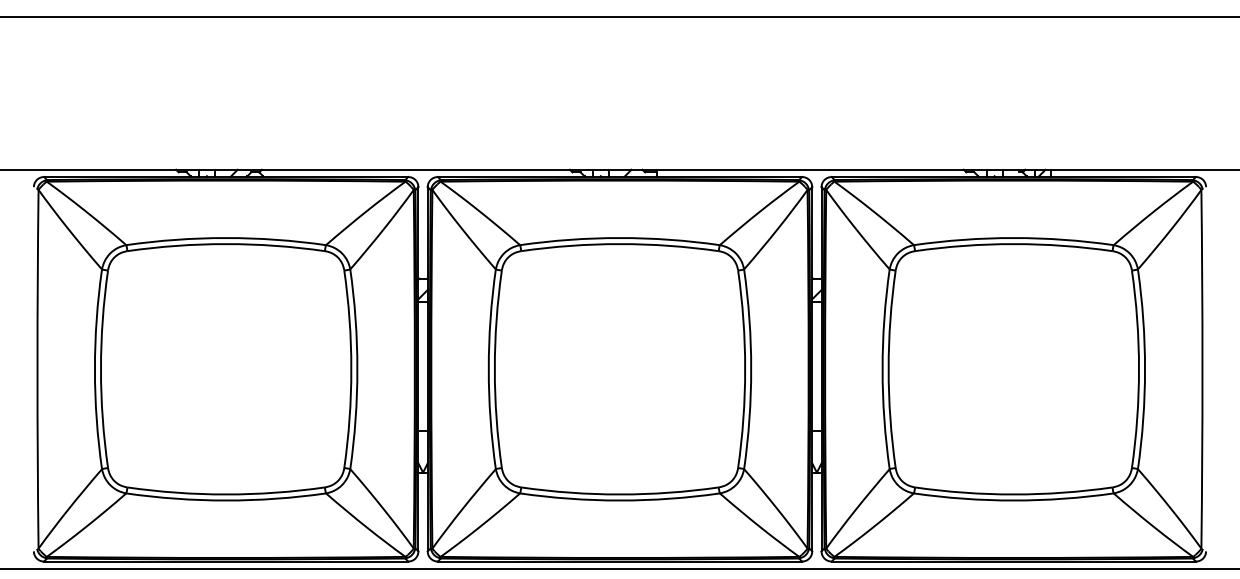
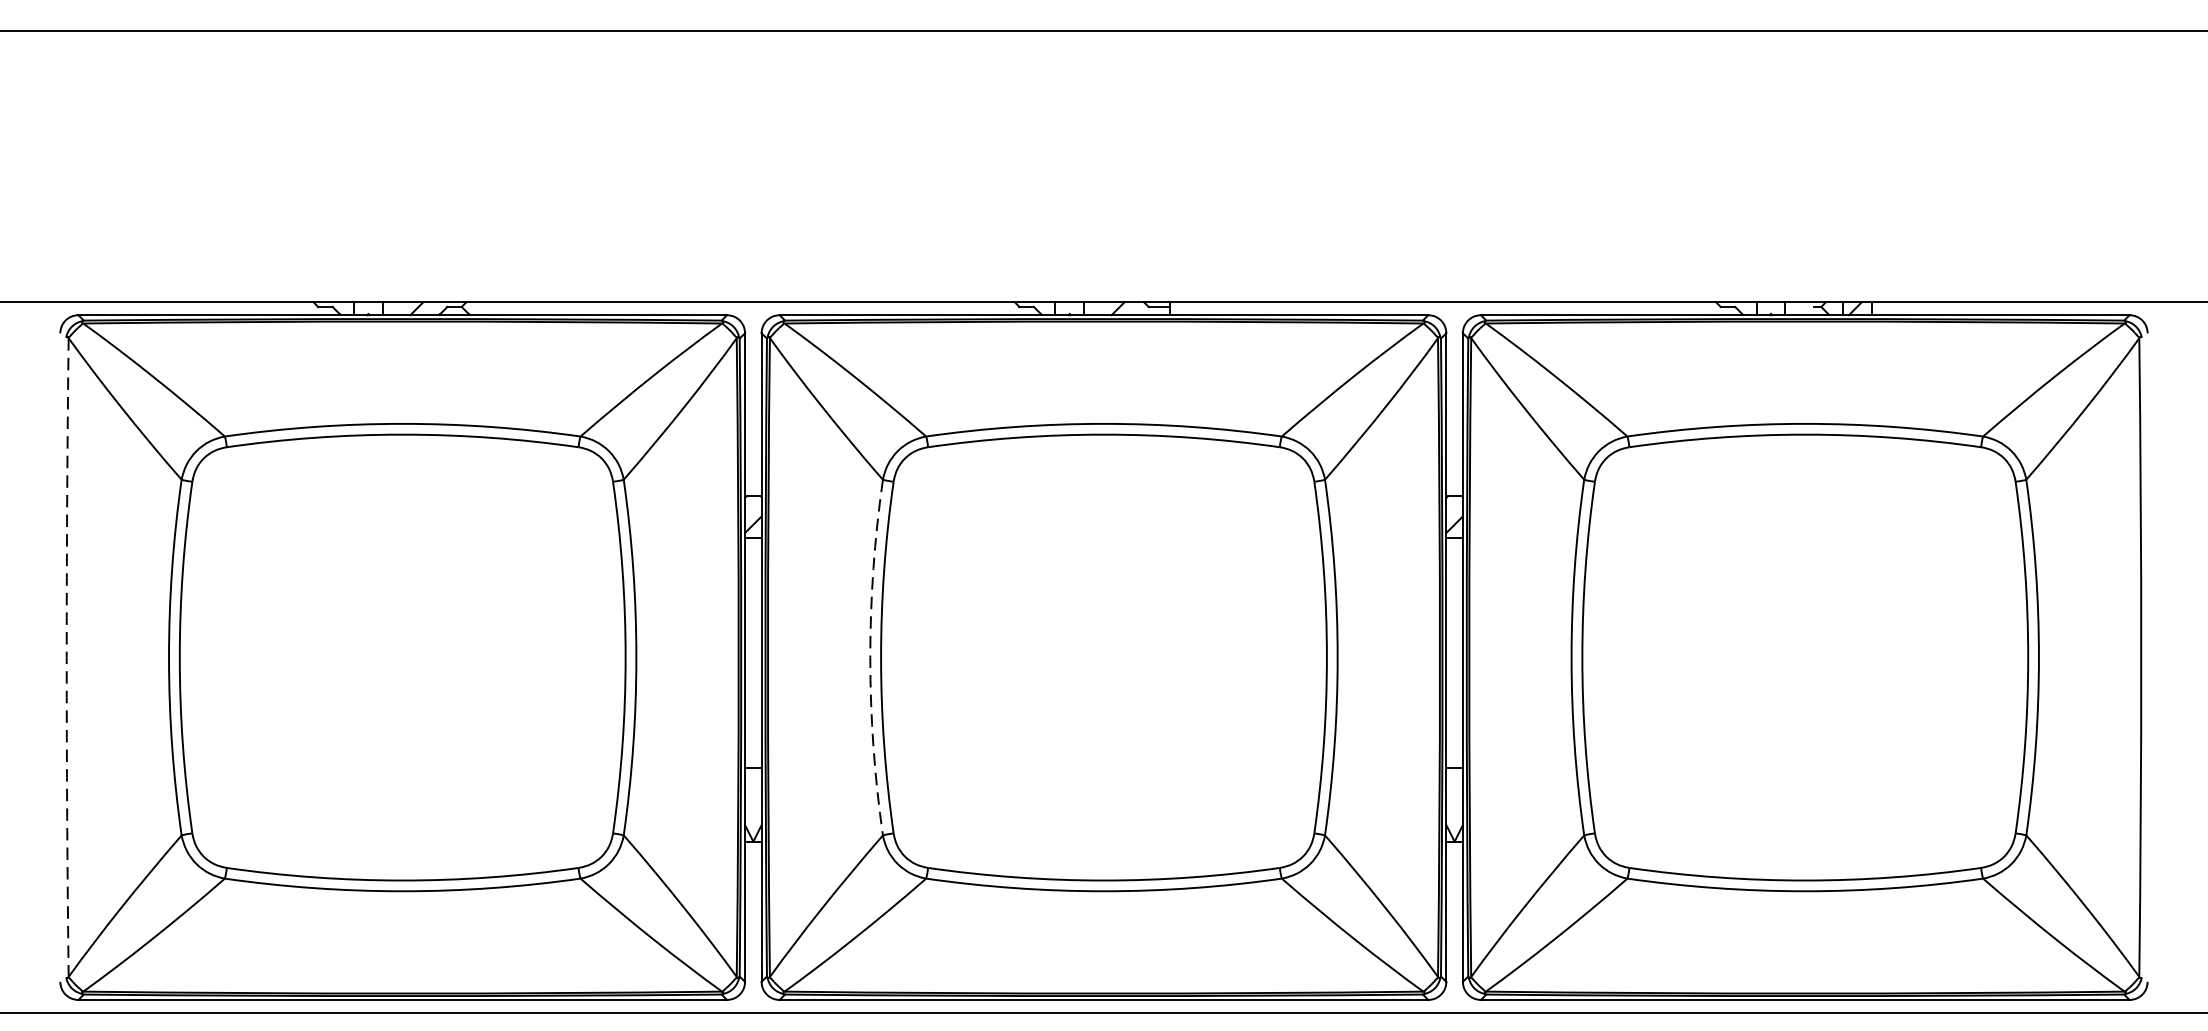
arc: (37, 369) -> (66, 657), solid -> dashed
arc: (488, 369) -> (869, 657), solid -> dashed

